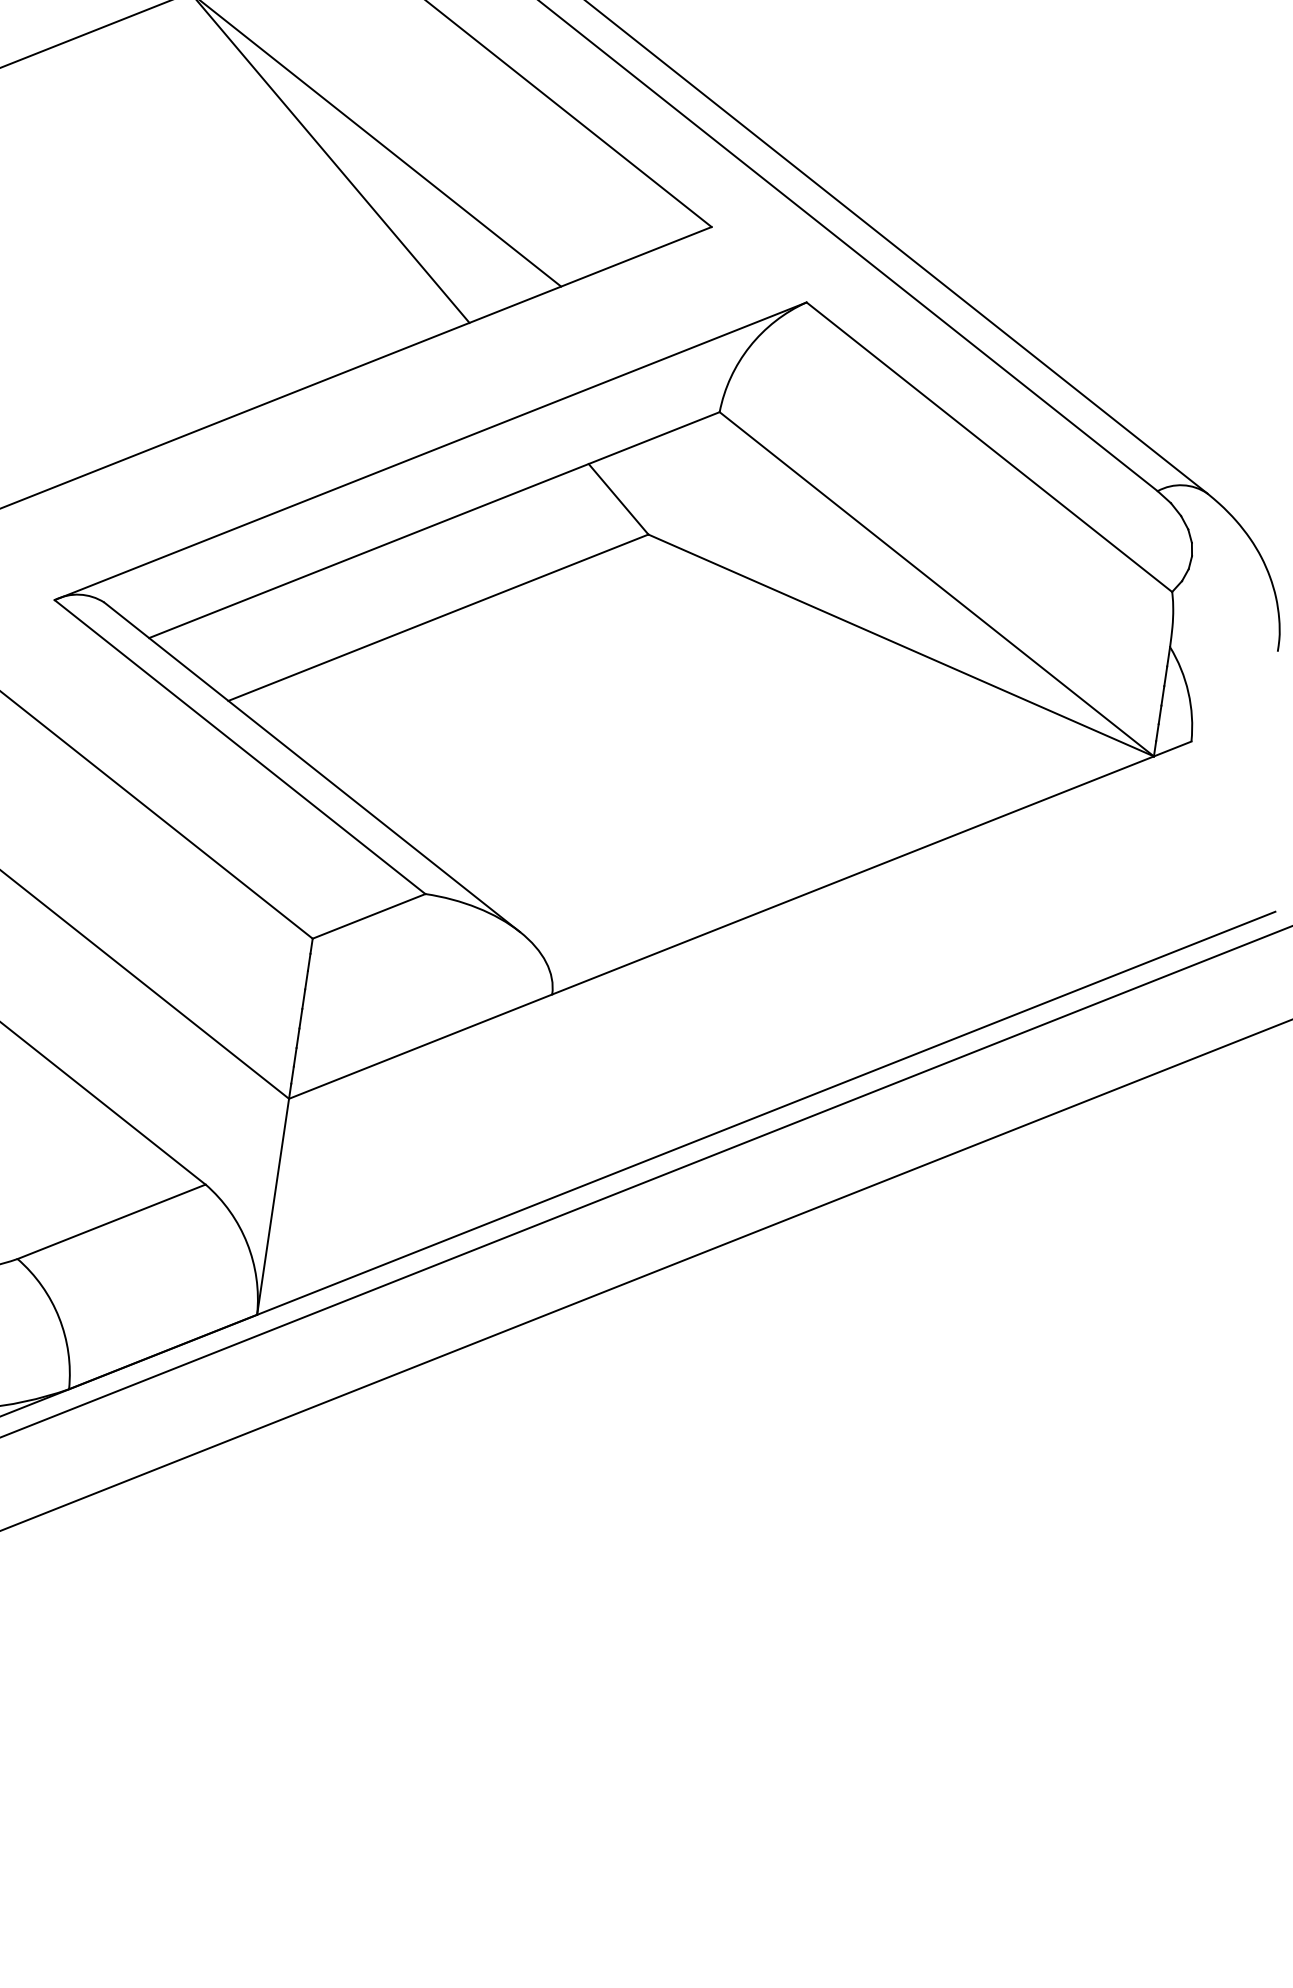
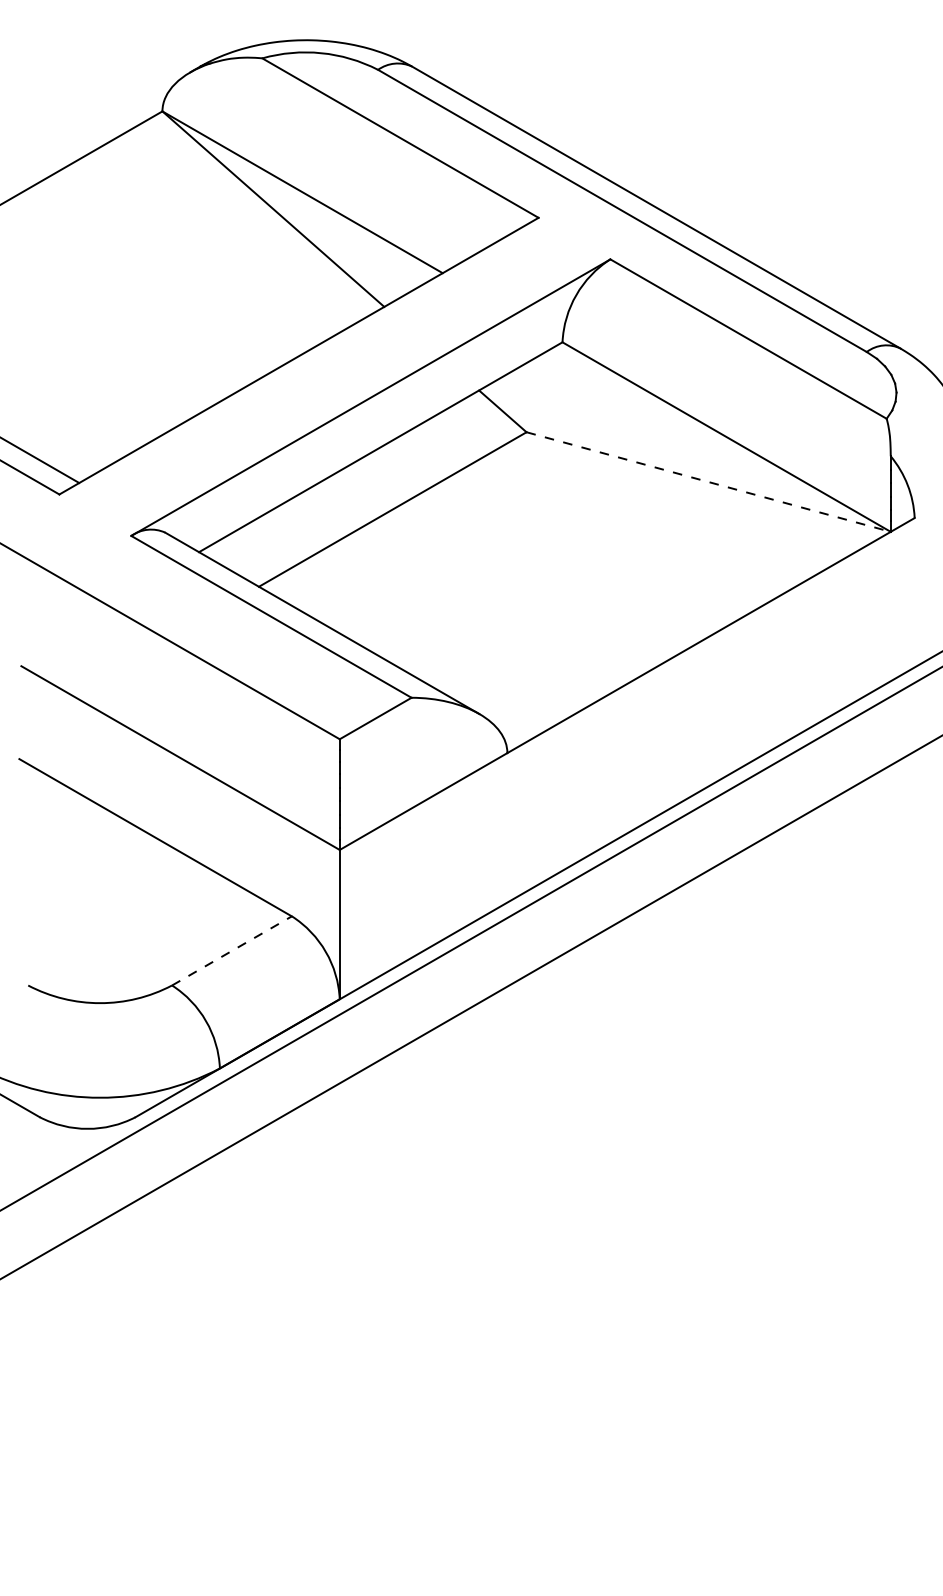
line: (900, 646) -> (708, 482), solid -> dashed
line: (112, 1221) -> (232, 950), solid -> dashed

